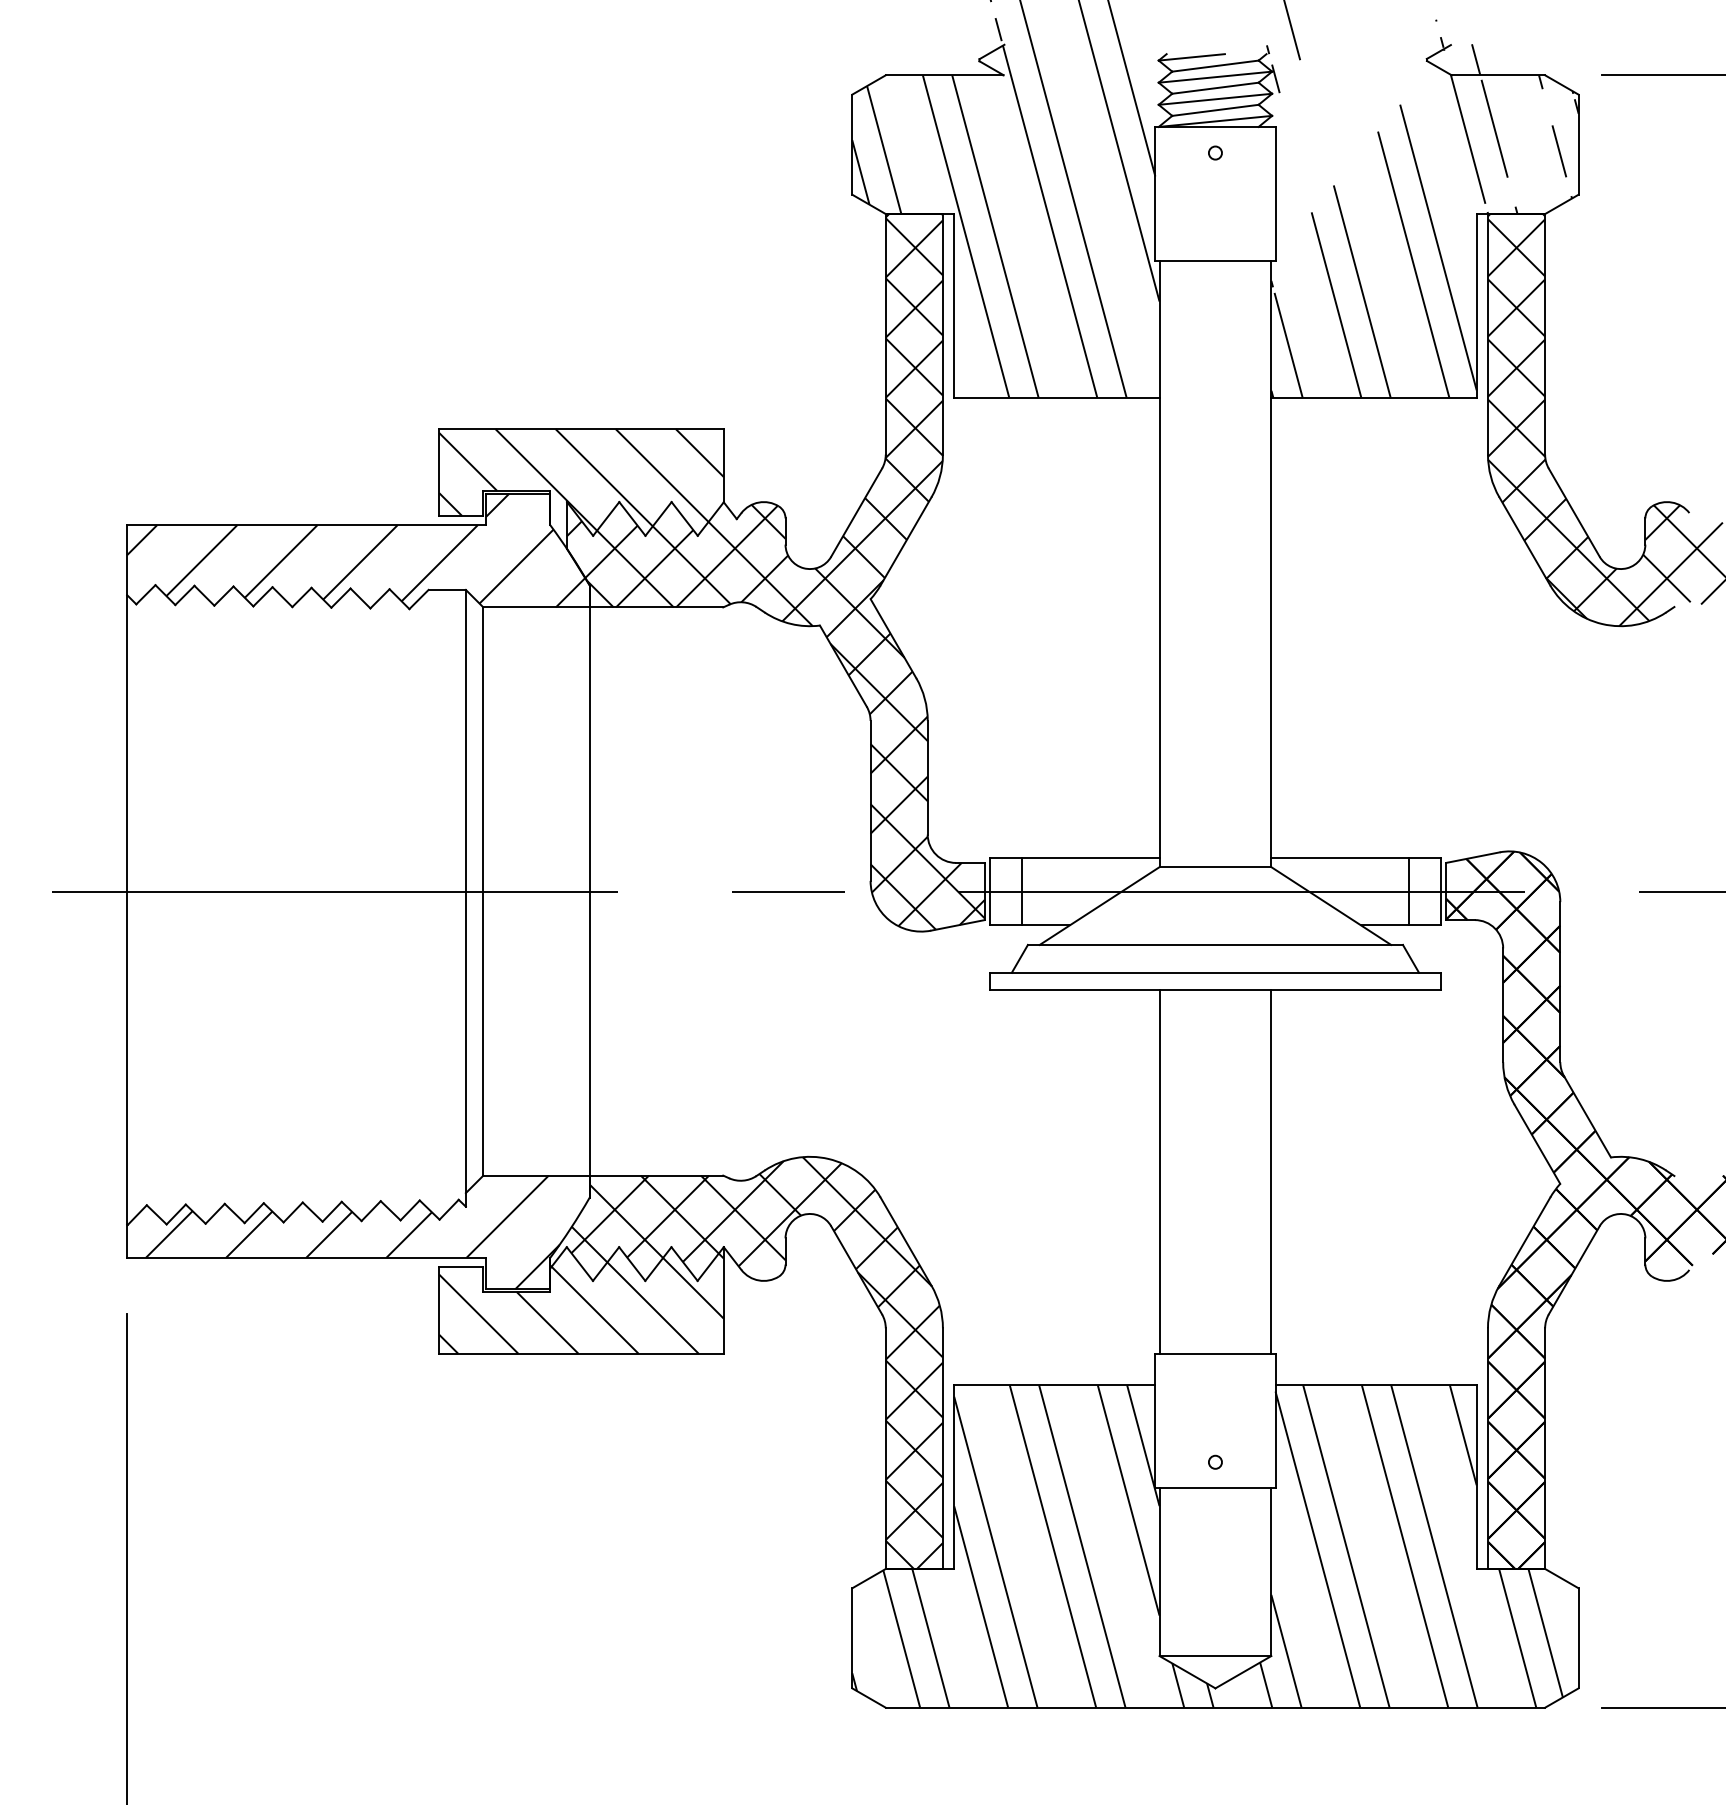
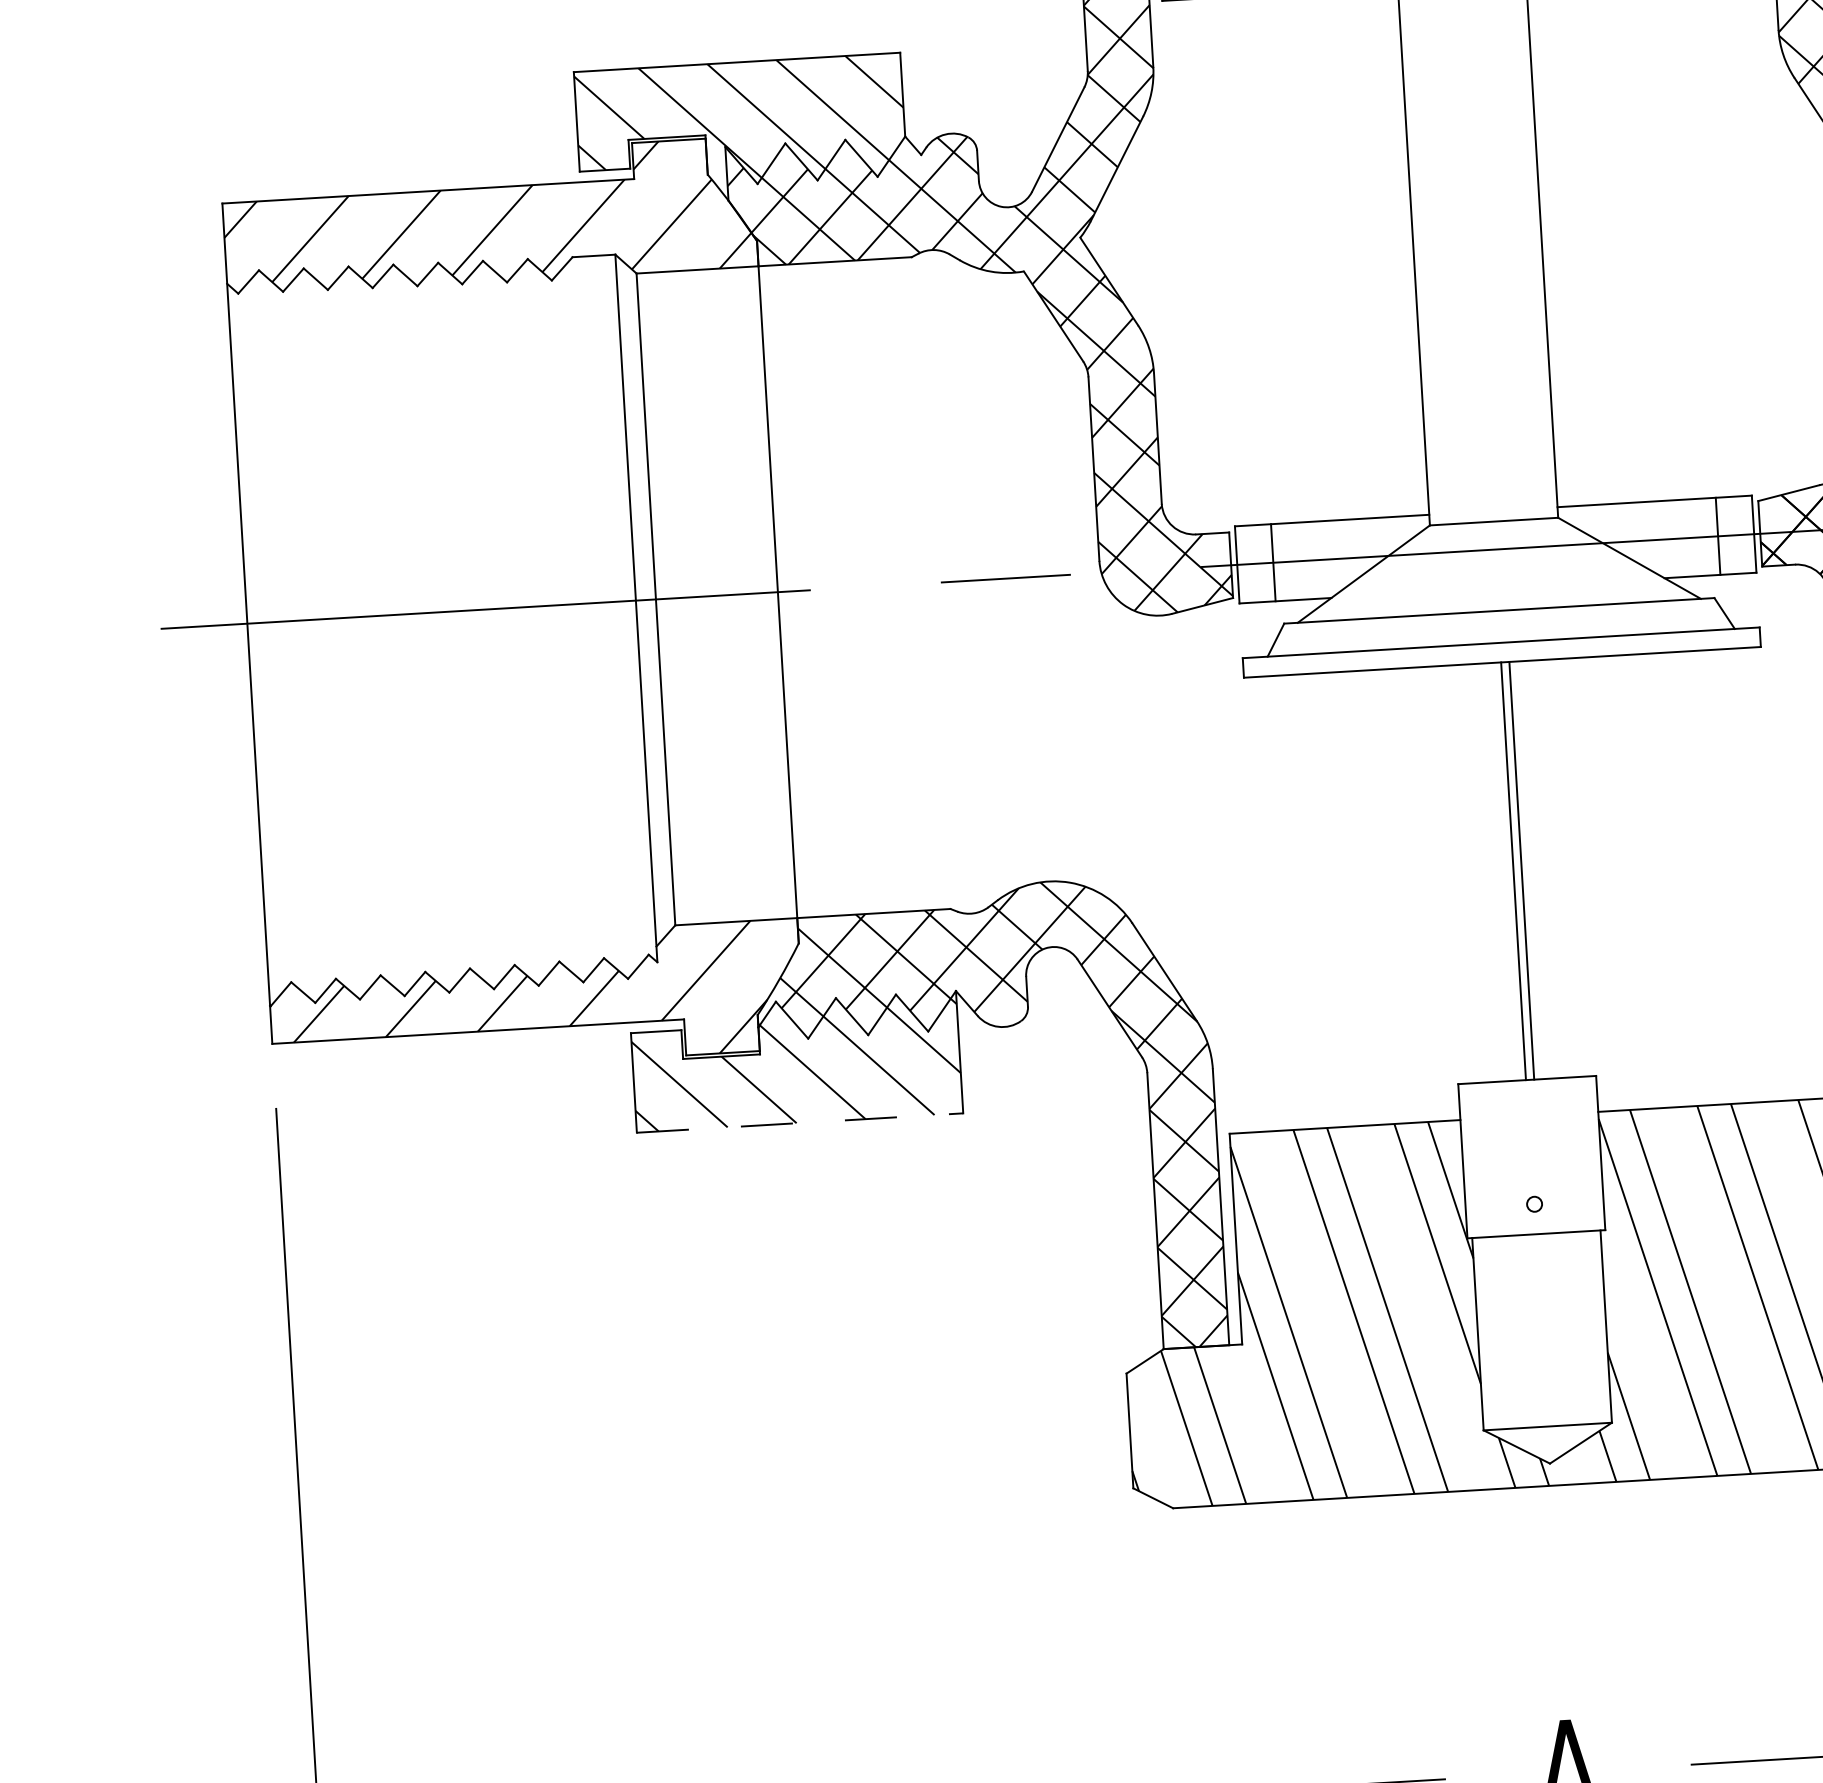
line: (1159, 1171) -> (1521, 870), moved
line: (1271, 1171) -> (1513, 870), moved
line: (582, 1353) -> (801, 1122), solid -> dashed

